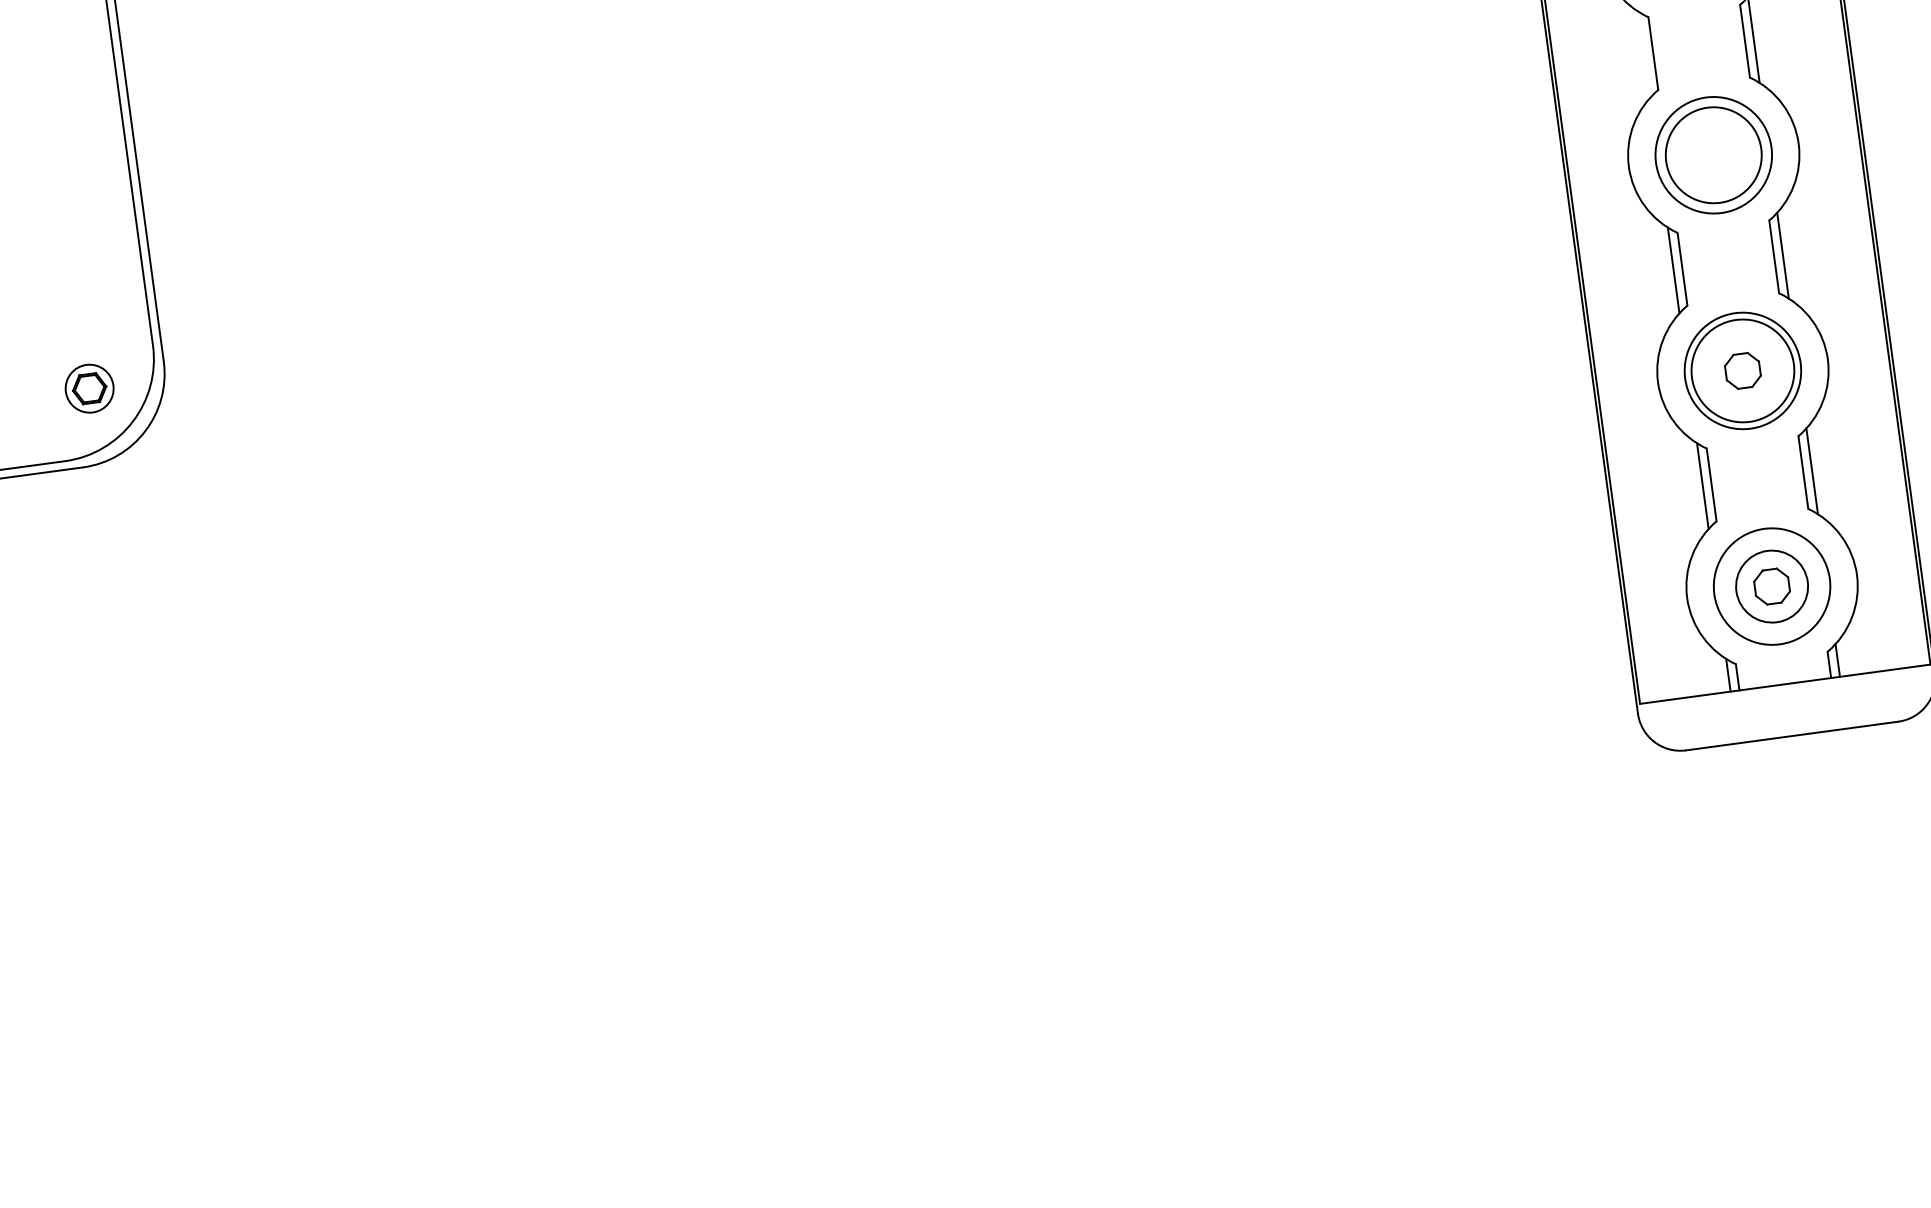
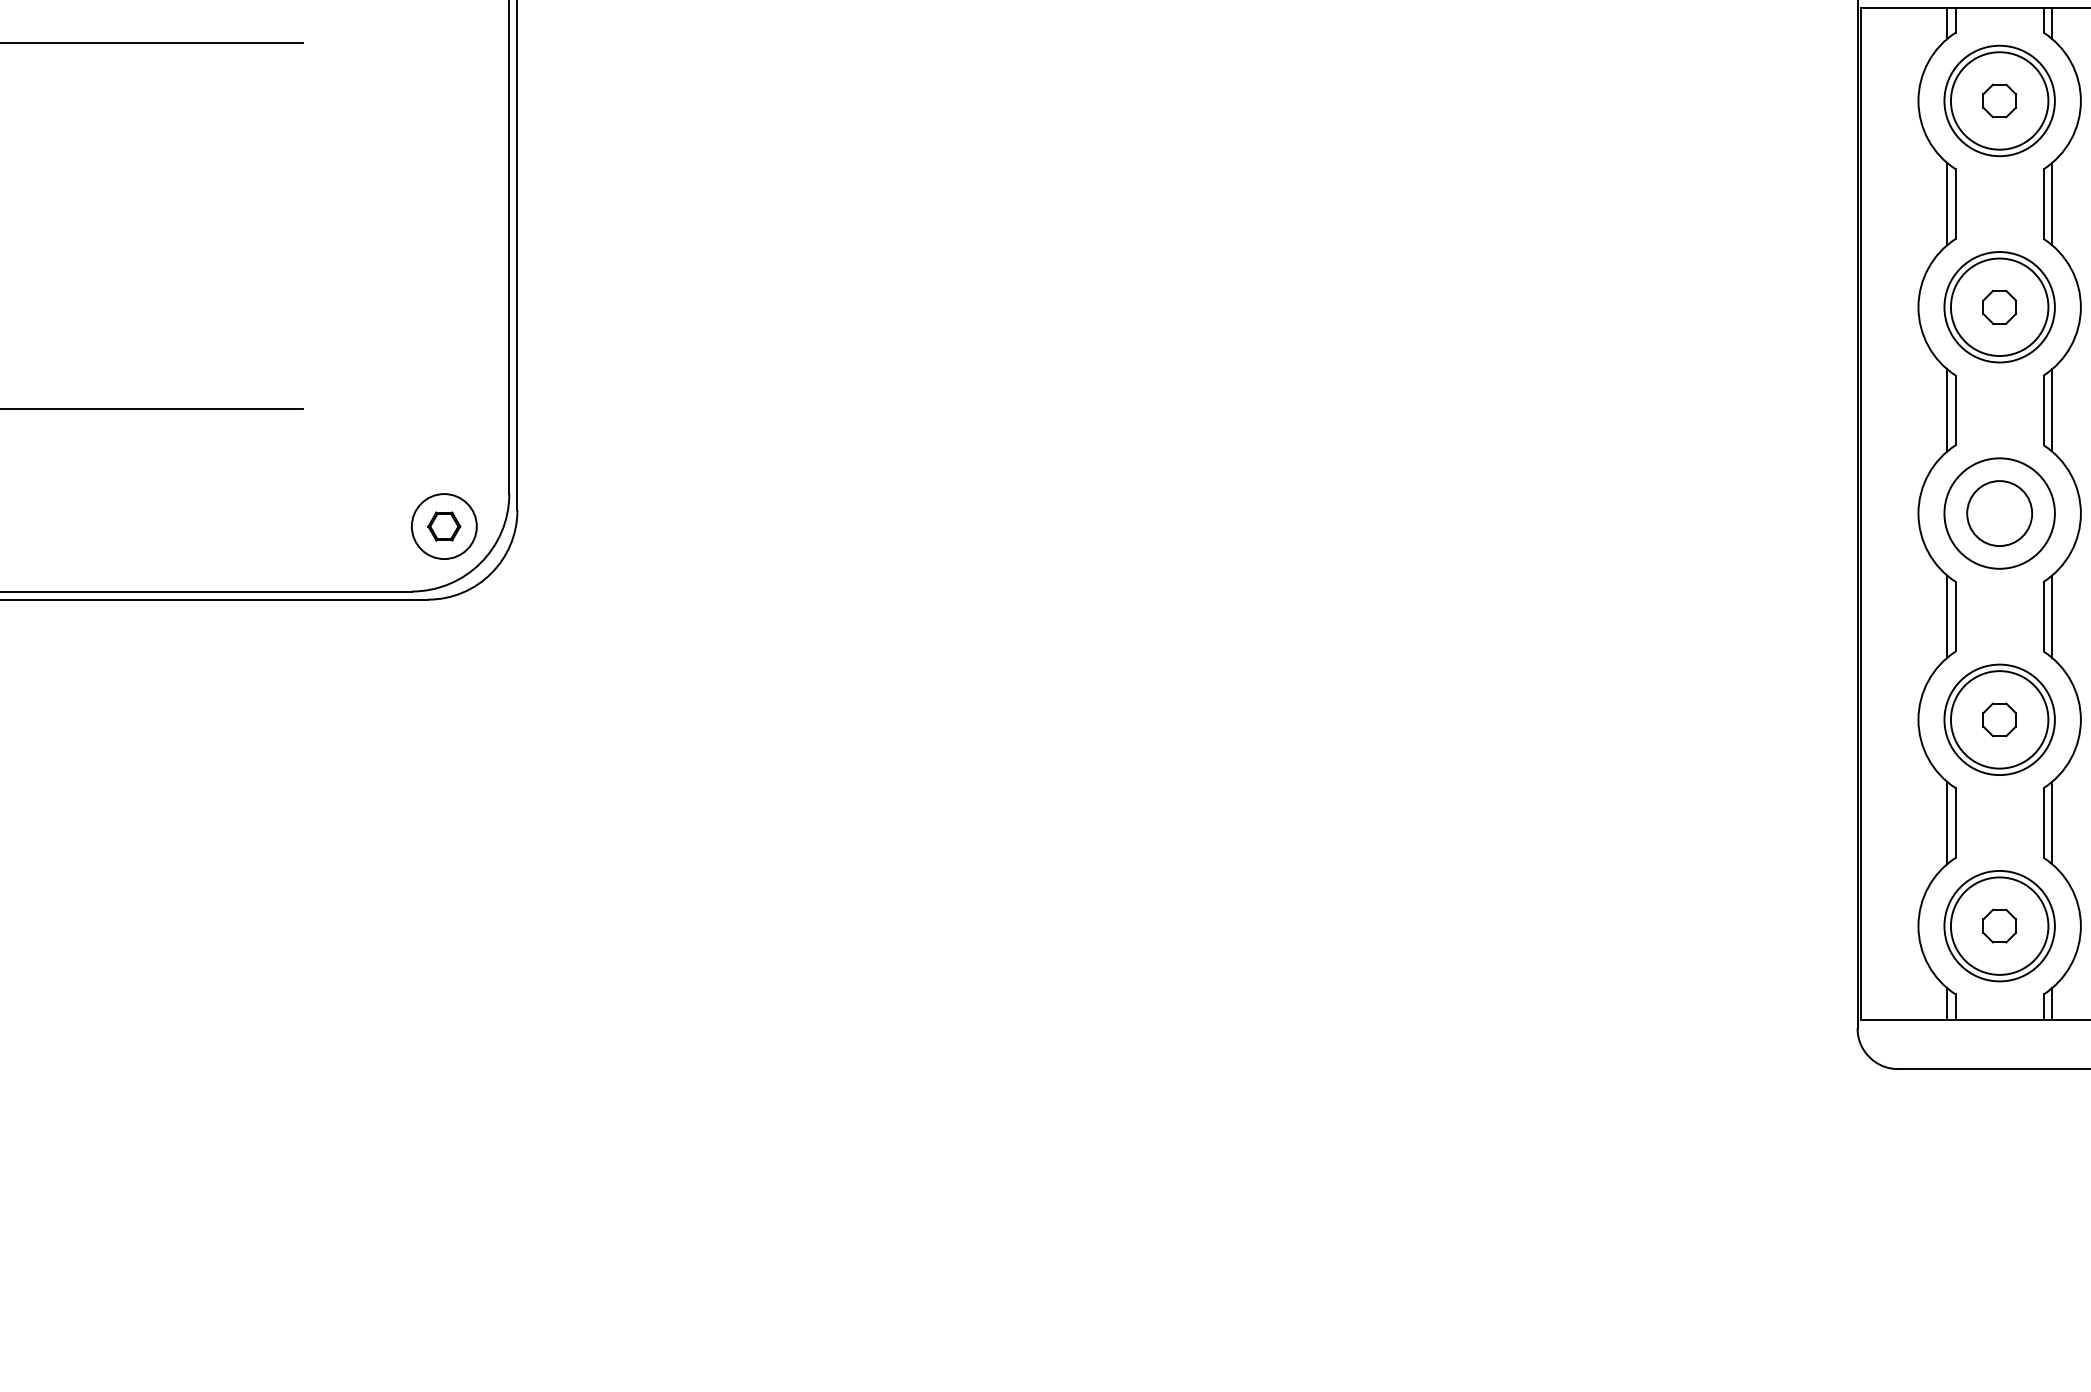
line: (1644, 54) -> (1947, 410), added
circle: (1713, 155) -> (1999, 513), size x0.71
circle: (88, 388) -> (443, 526), size x1.43
circle: (1771, 585) -> (1999, 925), size x1.43

